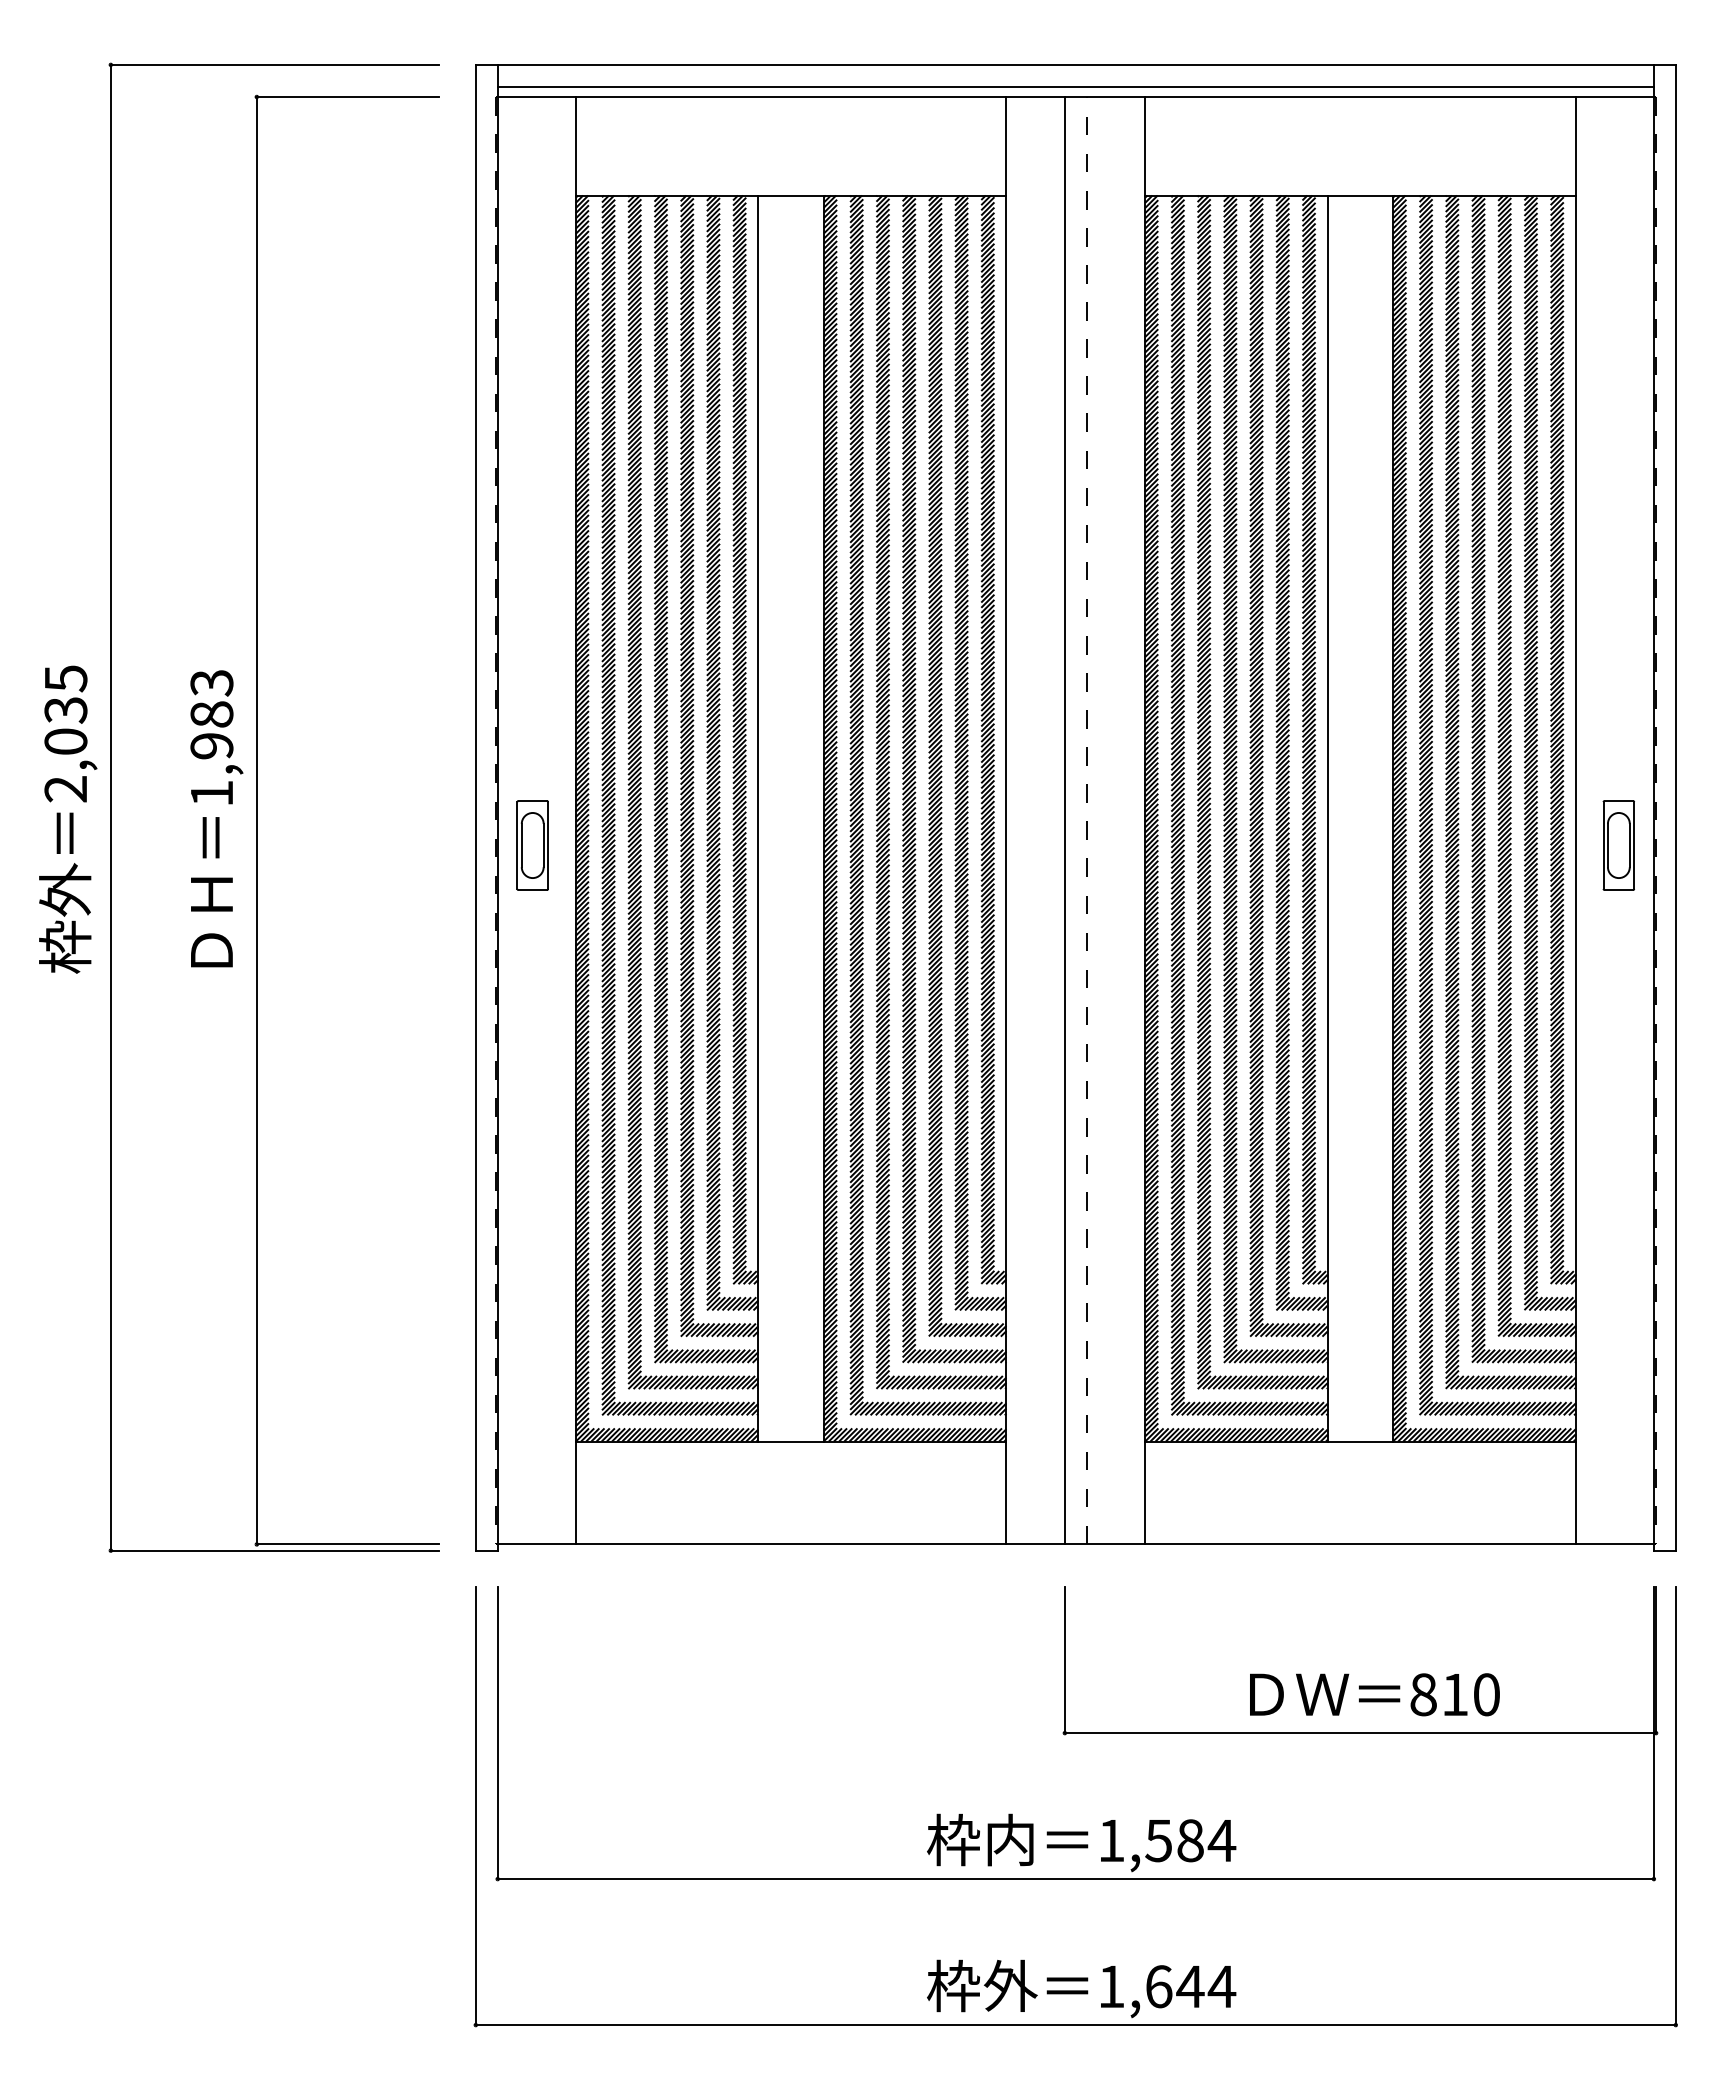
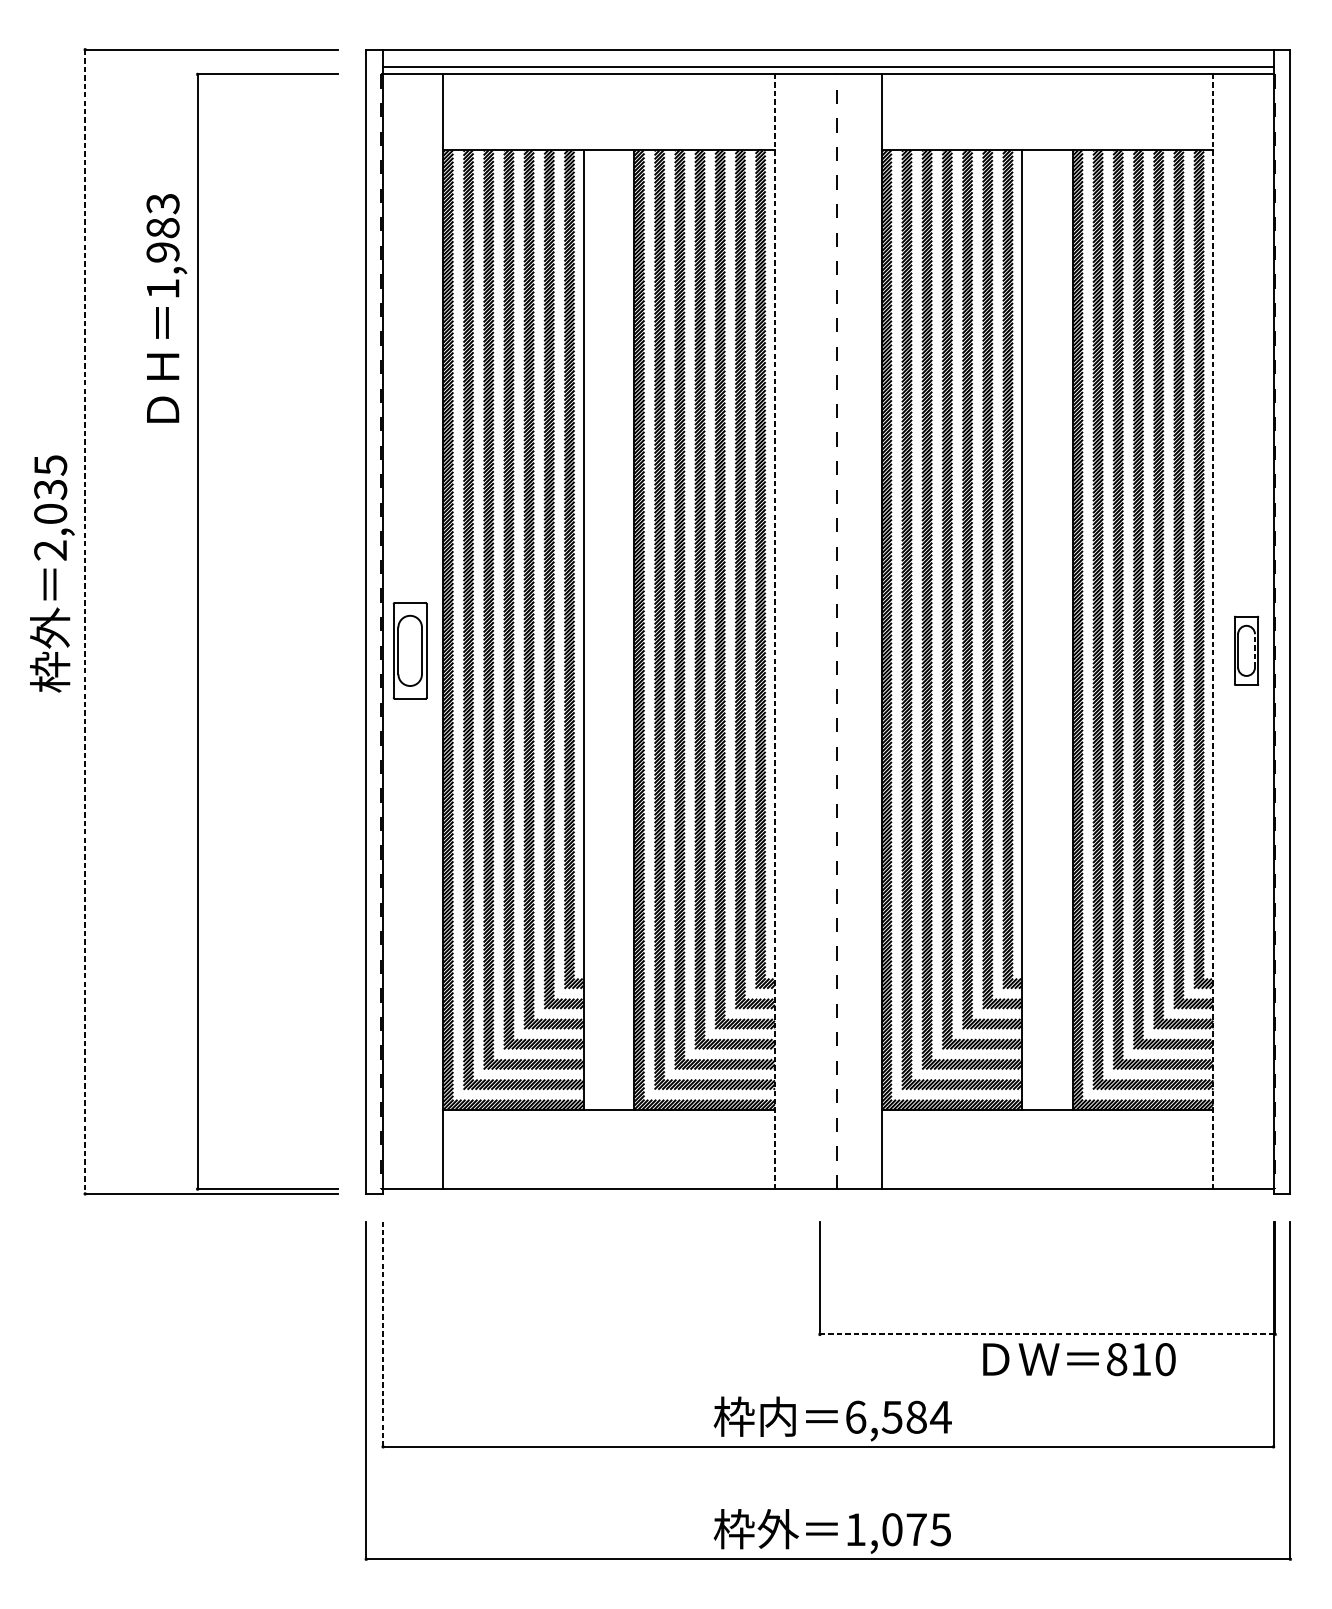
line: (110, 807) -> (84, 621), solid -> dashed
text: (216, 818) -> (166, 308), moved
text: (68, 819) -> (52, 573), moved
line: (1006, 820) -> (774, 631), solid -> dashed
line: (1064, 820) -> (819, 631), removed
line: (1575, 820) -> (1213, 631), solid -> dashed
part: (532, 845) -> (409, 650), size x1.4
line: (1629, 845) -> (1254, 650), solid -> dashed
text: (1374, 1694) -> (1079, 1359), moved
line: (497, 1733) -> (382, 1334), solid -> dashed
line: (1360, 1733) -> (1047, 1334), solid -> dashed
text: (1111, 1840) -> (855, 1417), 1,584 -> 6,584
text: (1191, 1986) -> (917, 1529), 1,644 -> 1,075

